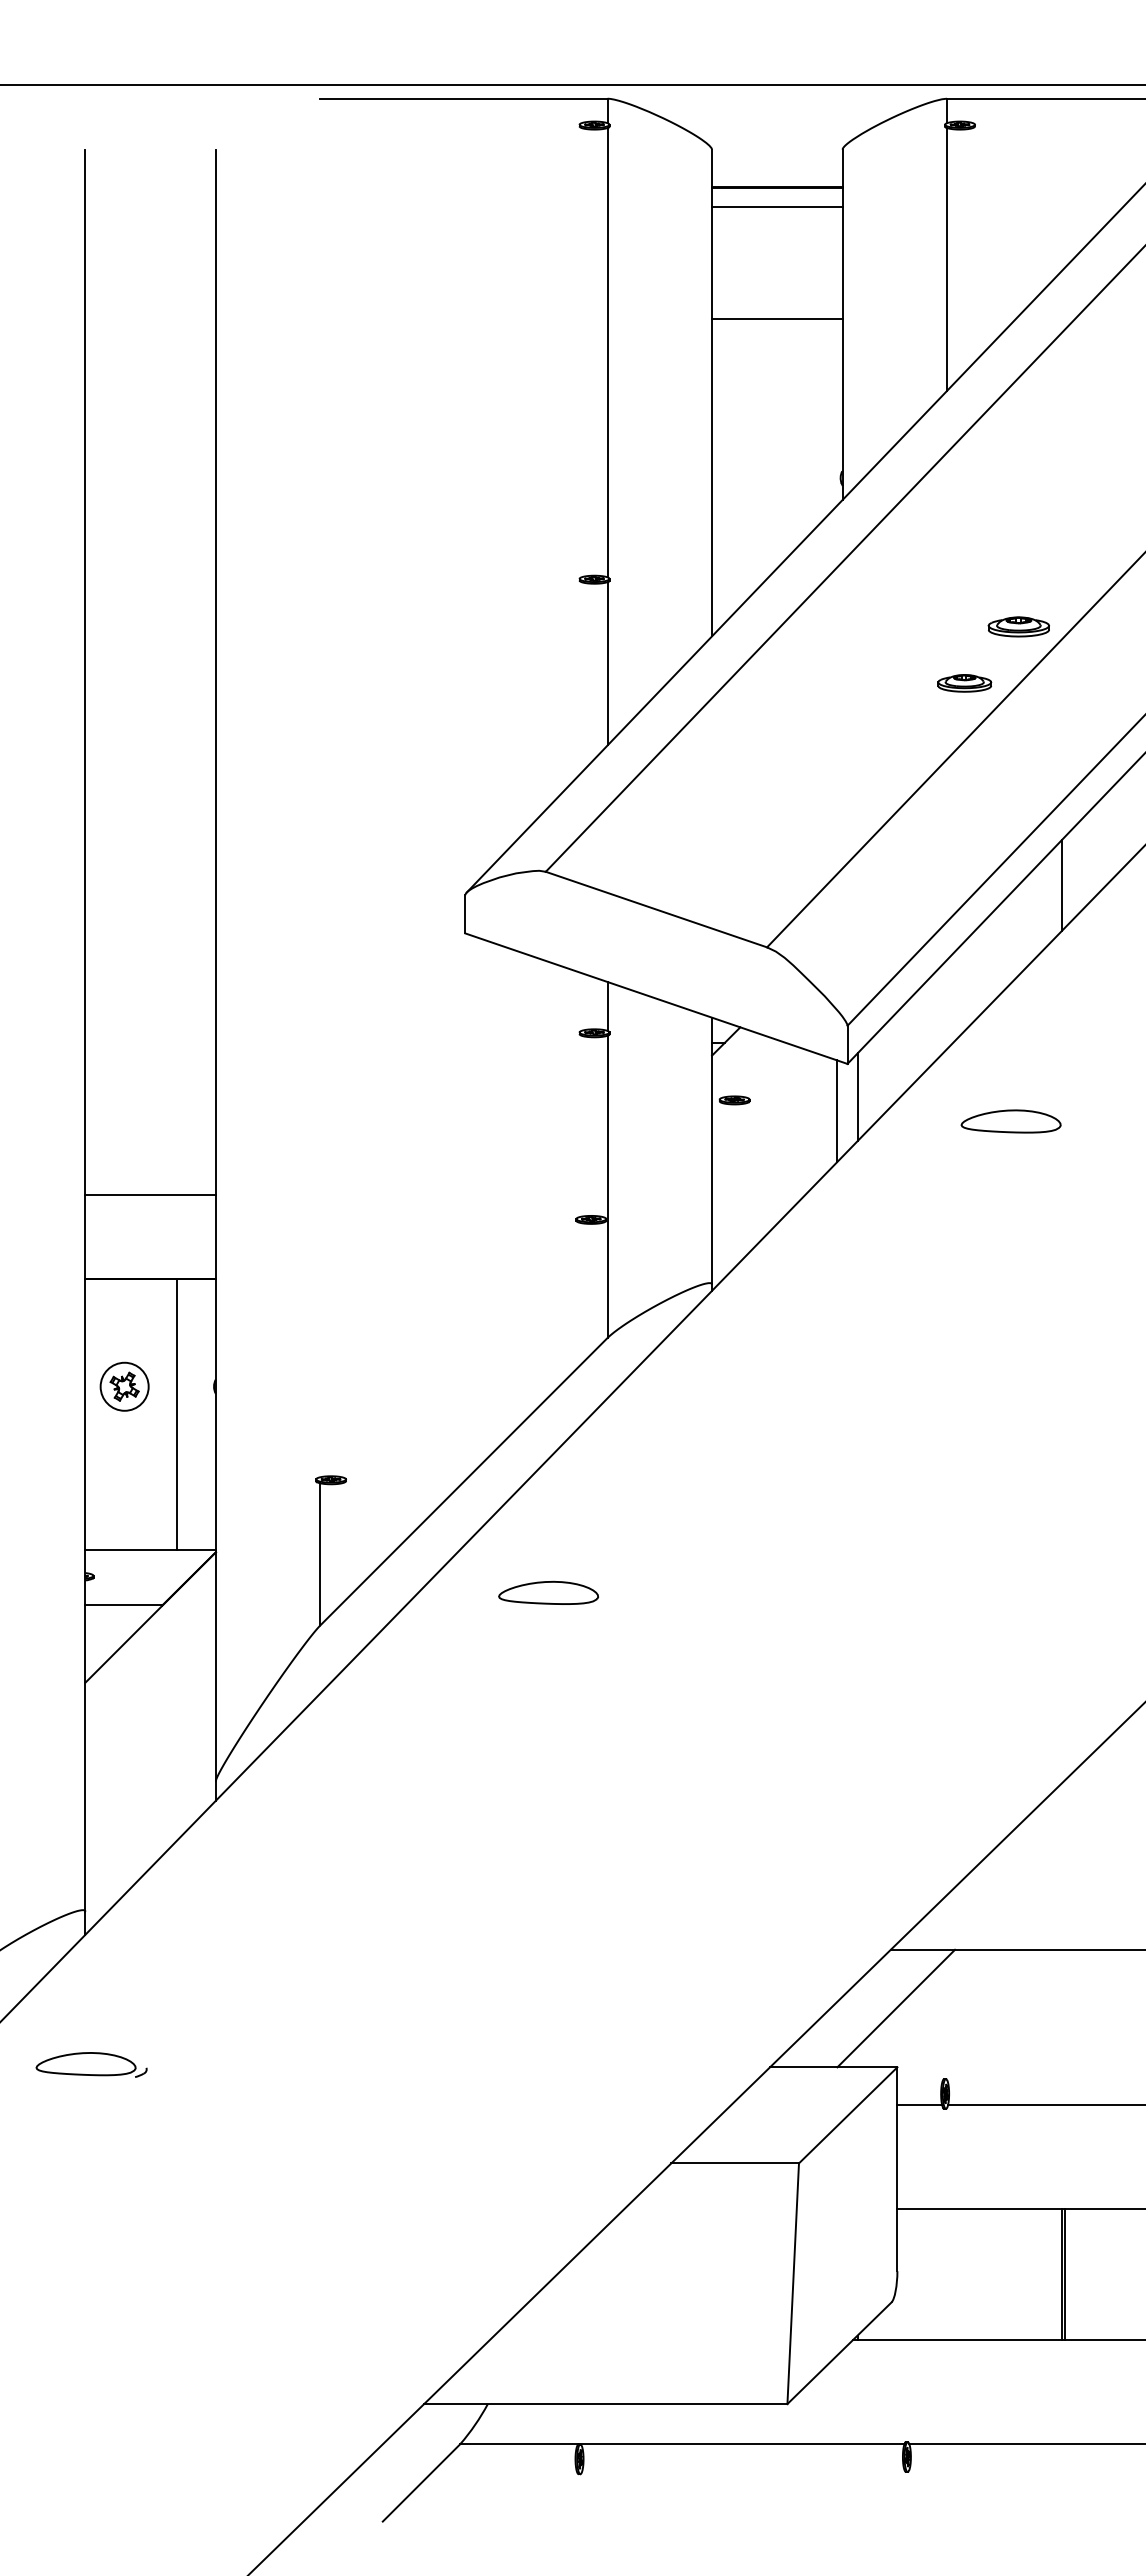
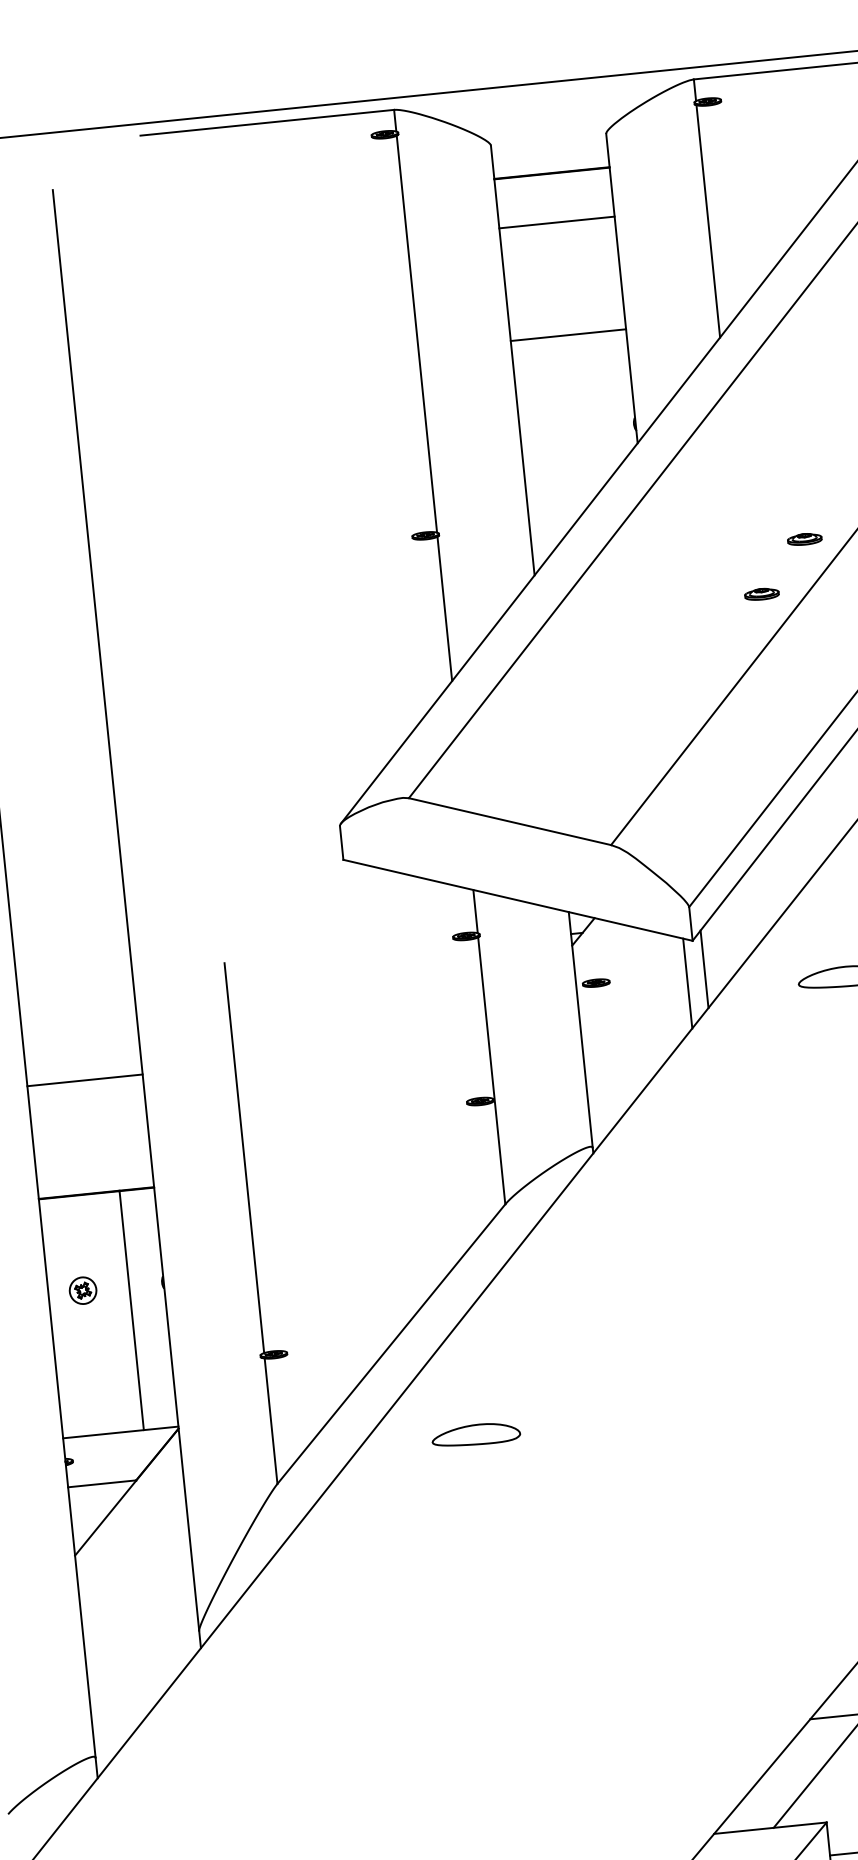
line: (777, 207) -> (557, 222), moved
line: (777, 319) -> (568, 335), moved
part: (1018, 626) -> (804, 539), size x0.62
part: (964, 683) -> (761, 594), size x0.71
line: (150, 1195) -> (84, 1080), moved
line: (320, 1256) -> (244, 1158), added
part: (124, 1386) -> (83, 1290), size x0.62

